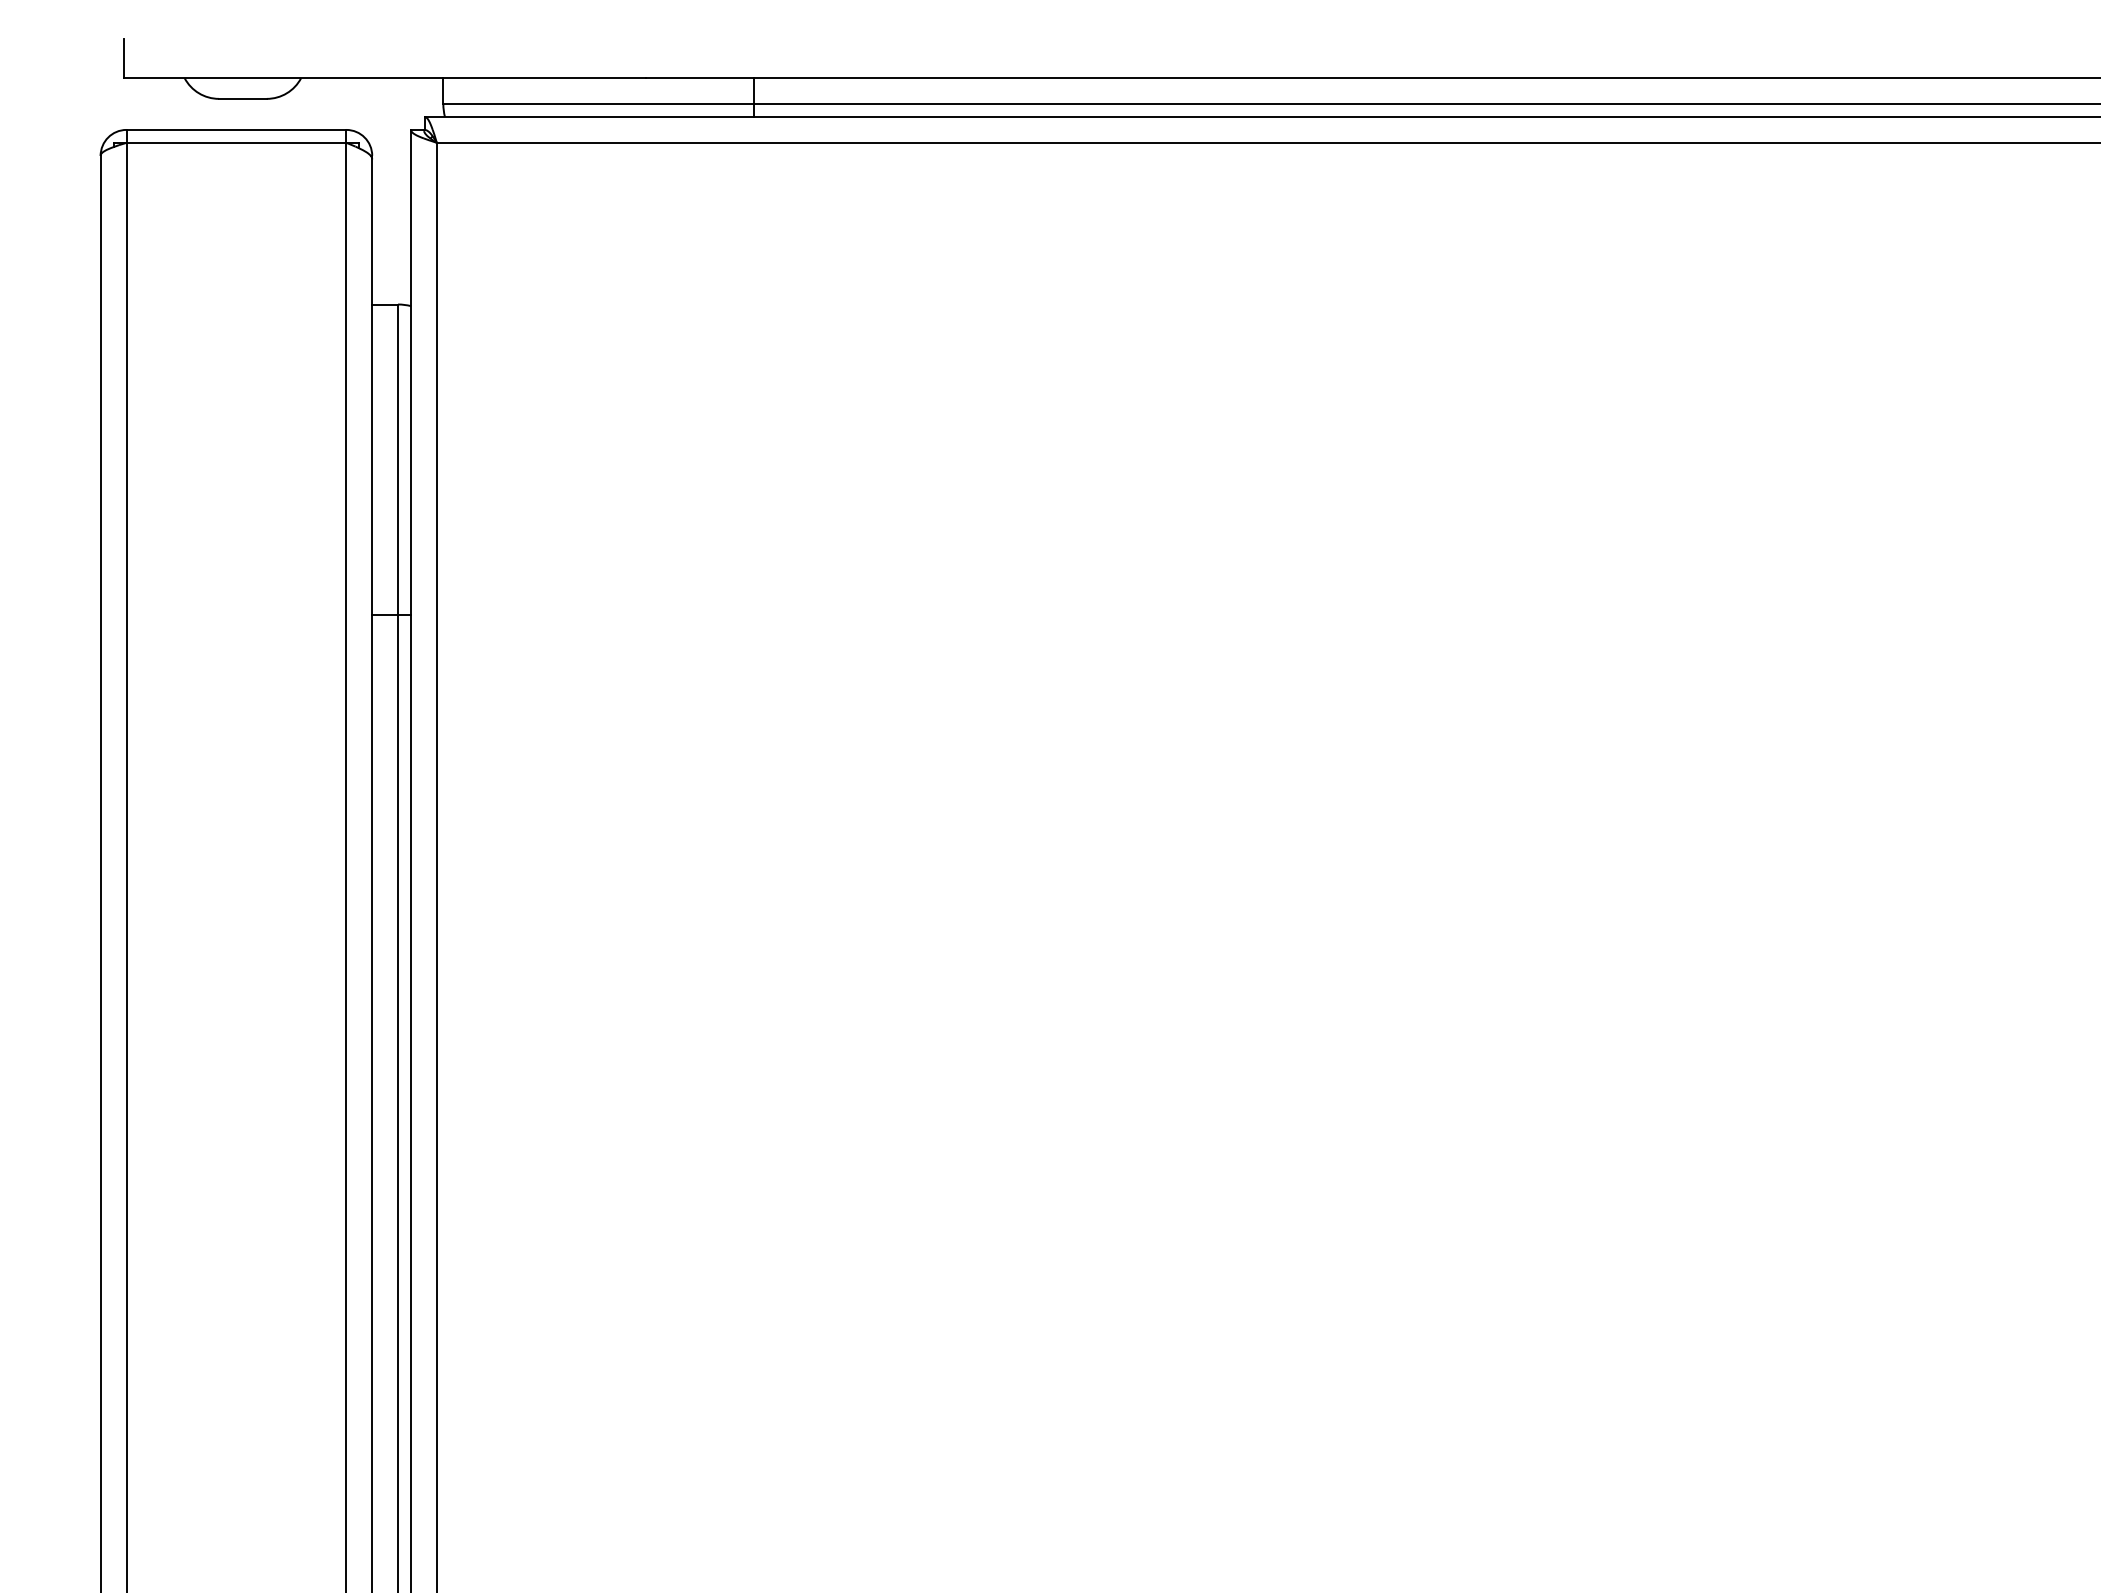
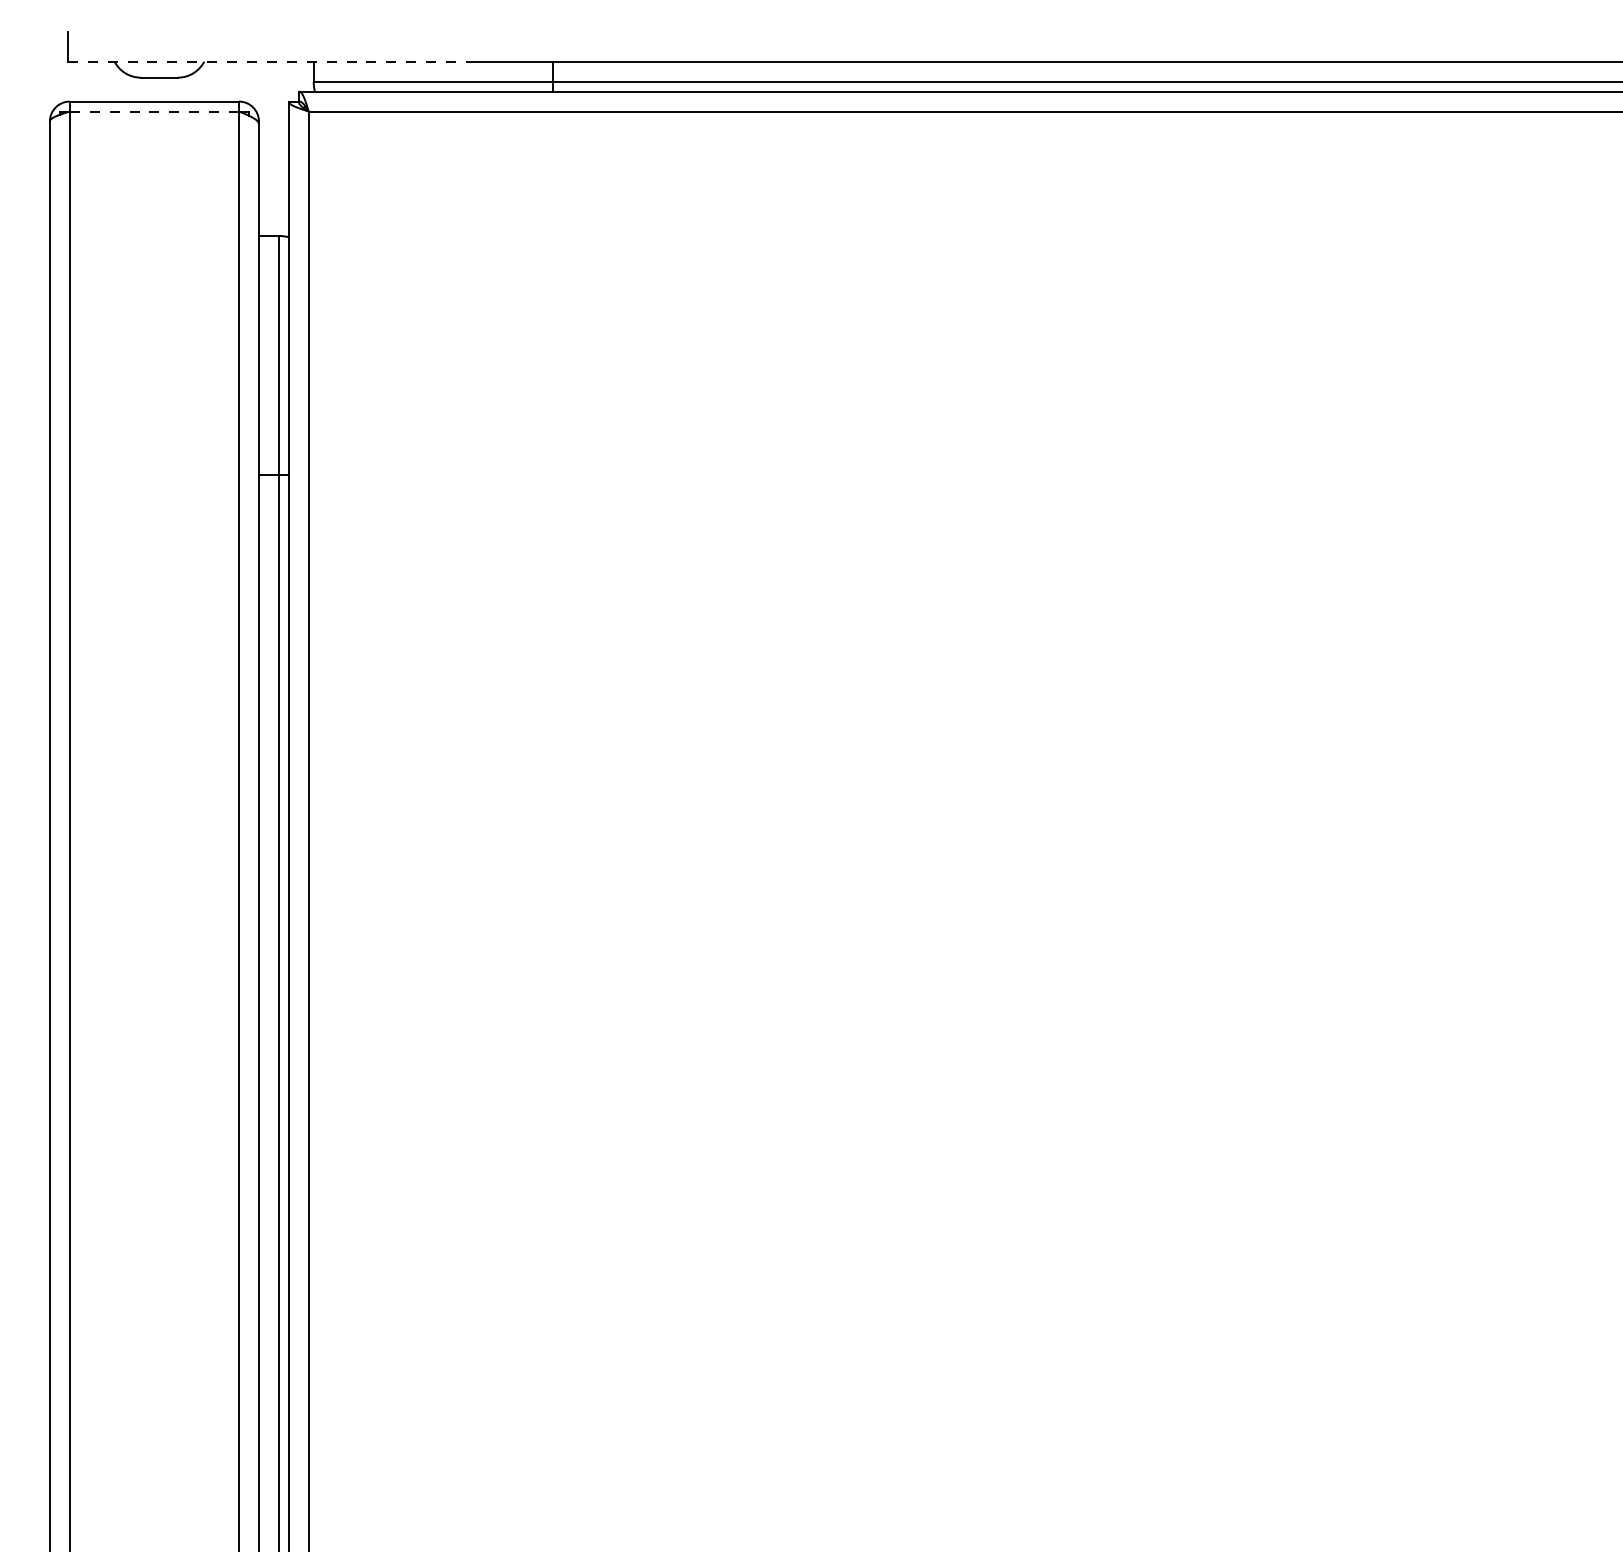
line: (385, 77) -> (269, 61), solid -> dashed
line: (236, 142) -> (154, 111), solid -> dashed

